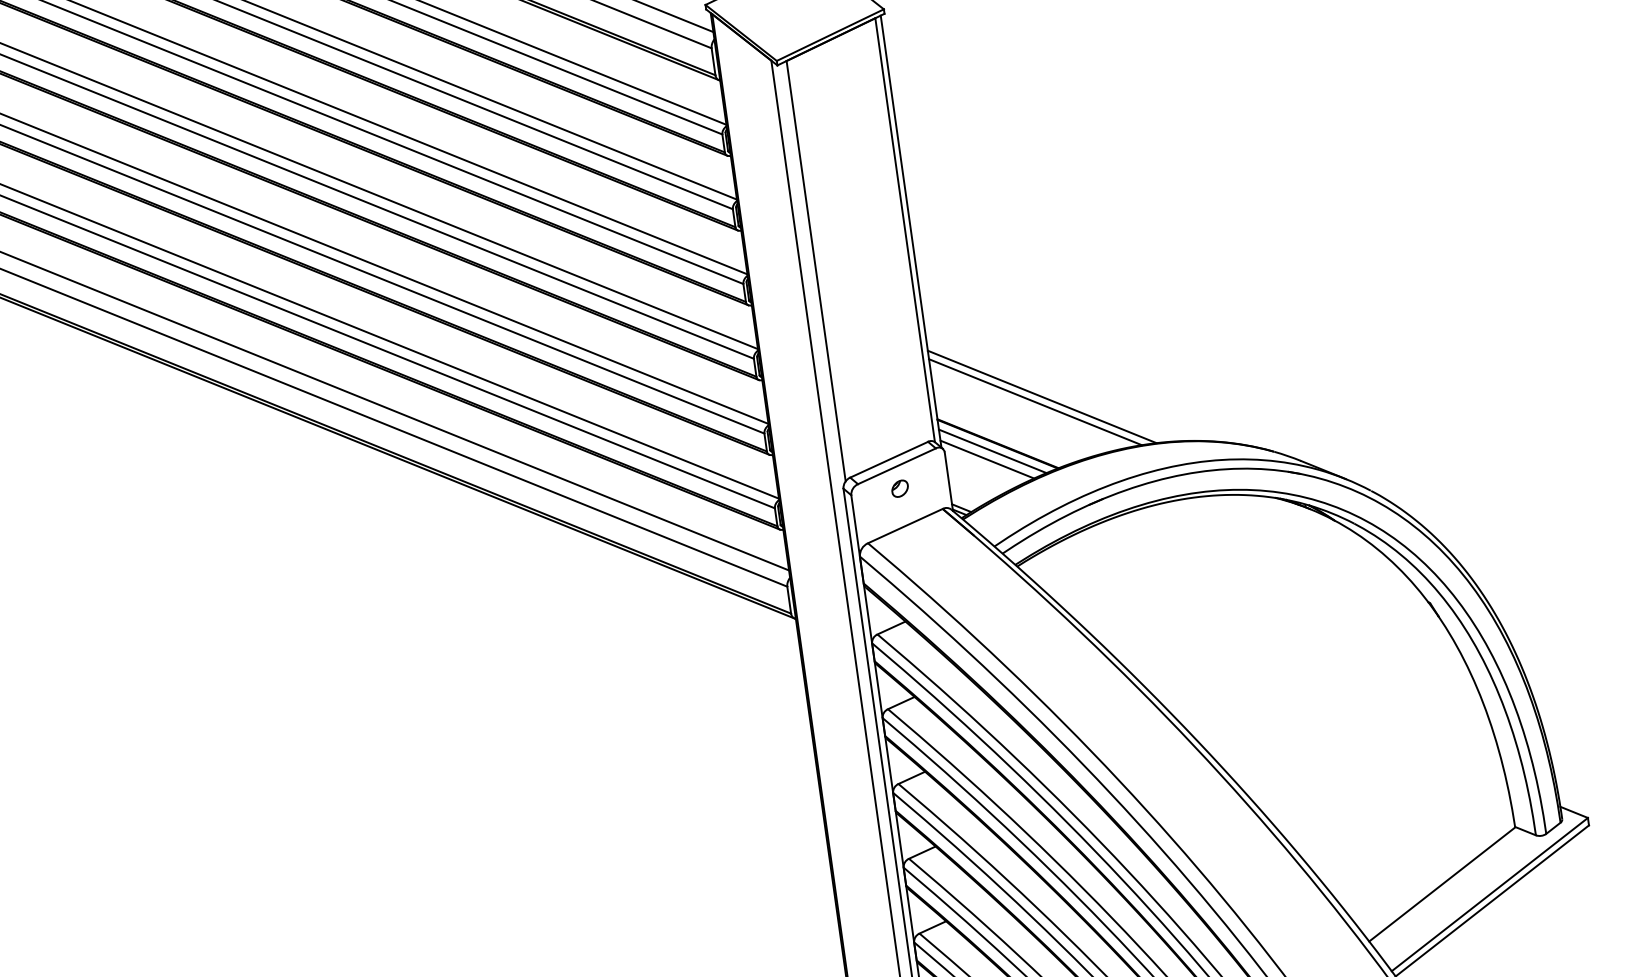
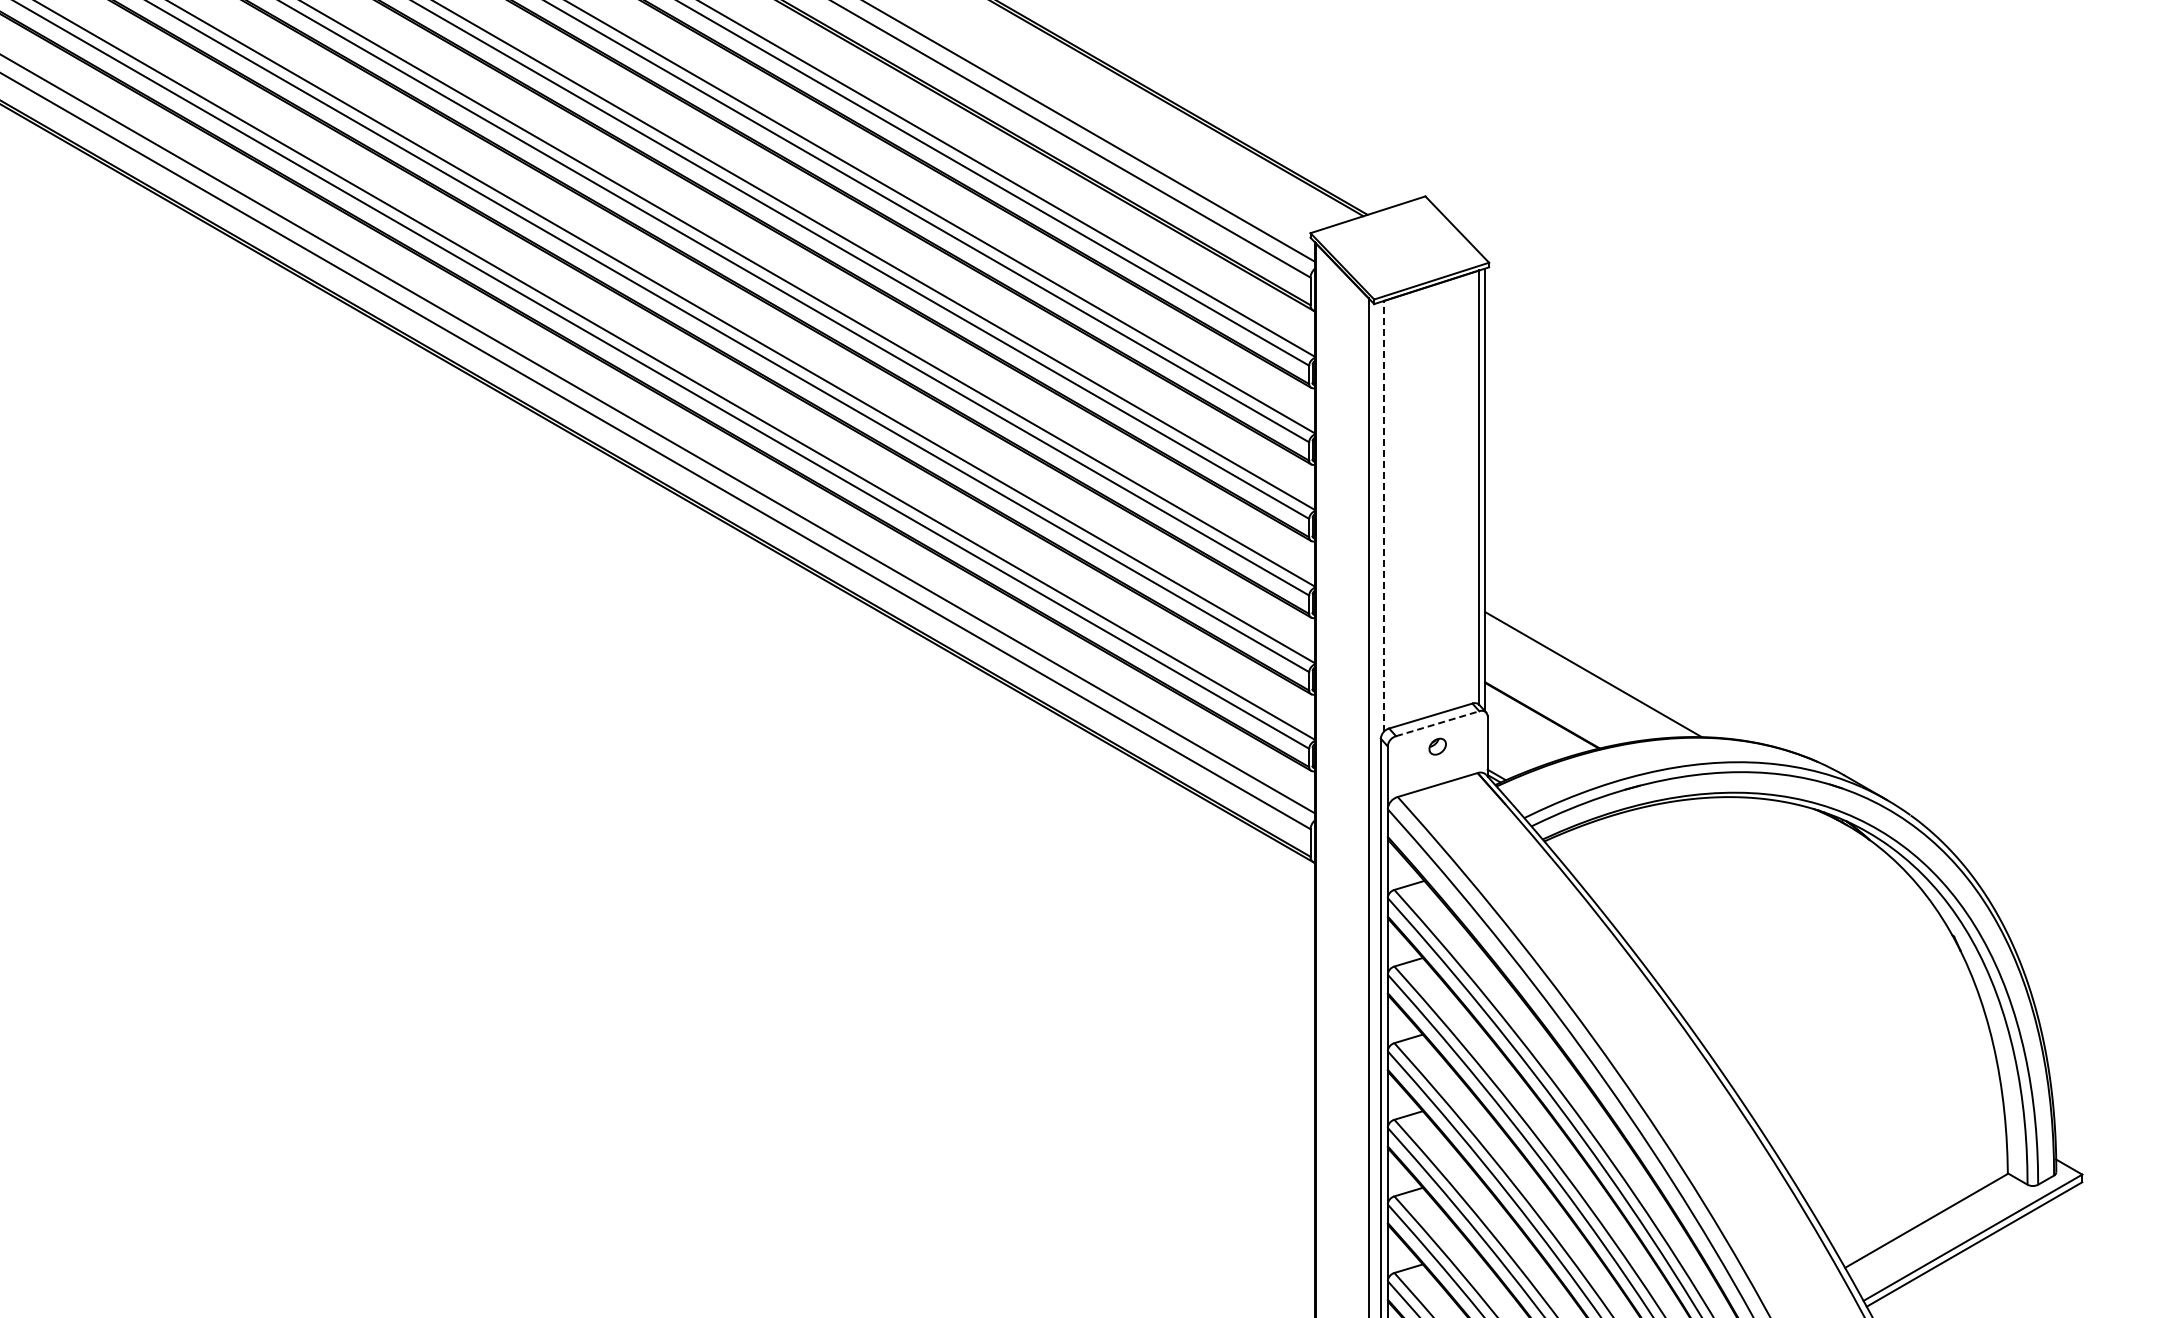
line: (816, 270) -> (1384, 515), solid -> dashed
line: (1035, 401) -> (1585, 678), removed
line: (993, 450) -> (1536, 721), removed
line: (987, 459) -> (1529, 729), removed
line: (897, 465) -> (1438, 723), solid -> dashed

